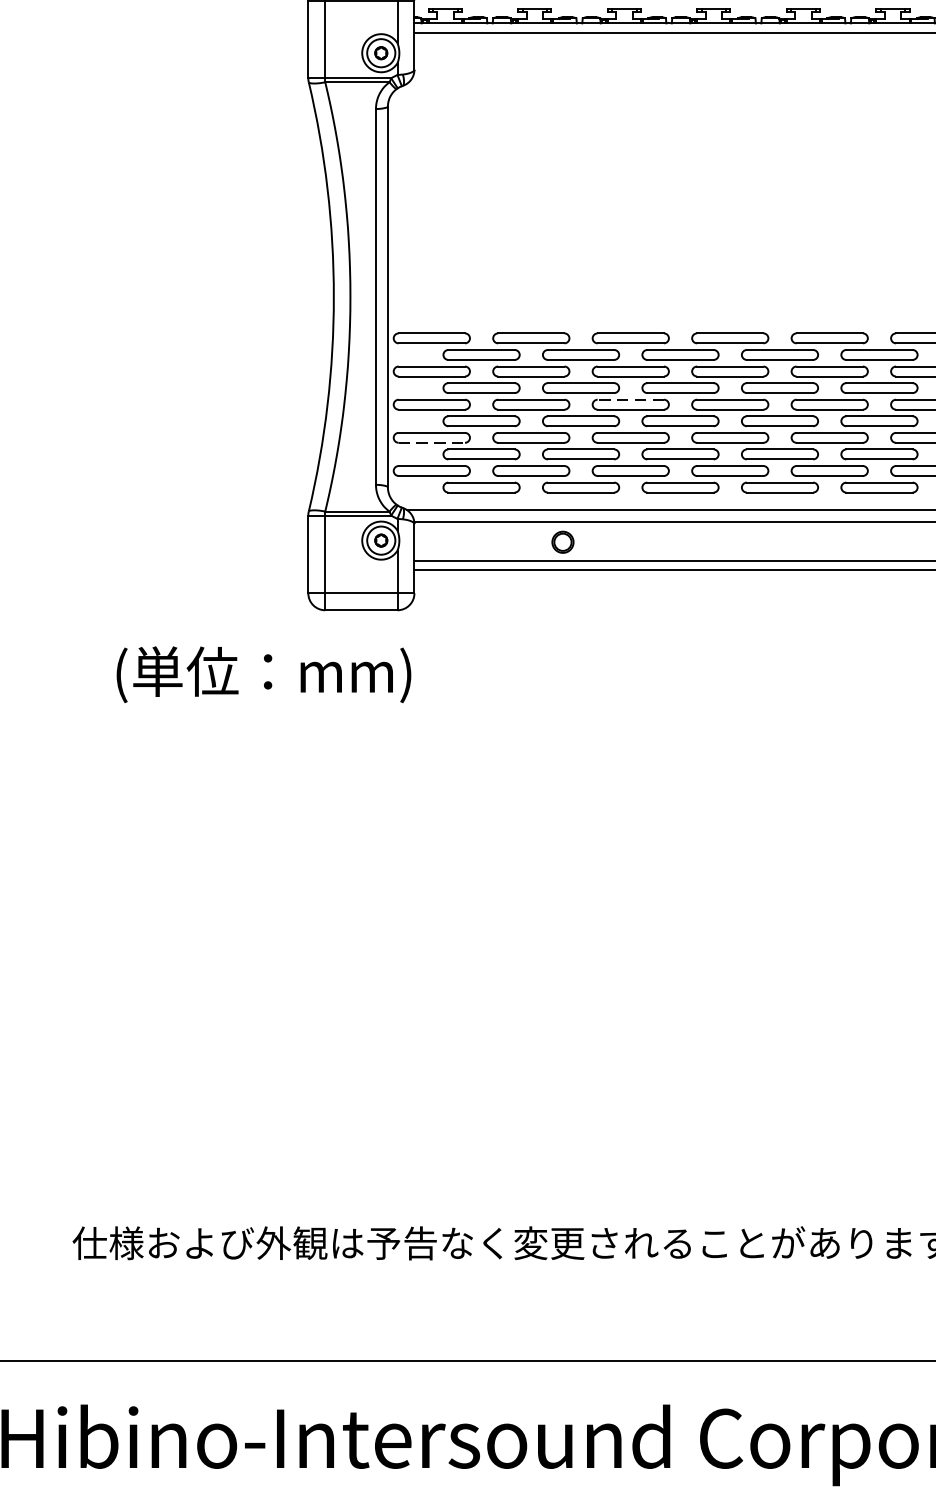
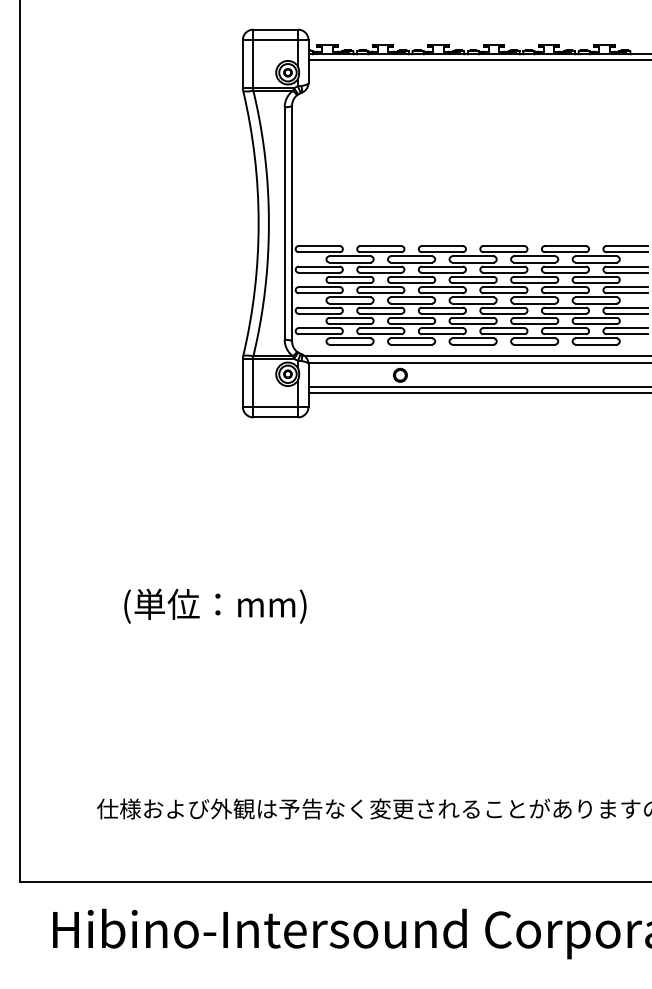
line: (631, 400) -> (442, 287), dashed -> solid
line: (432, 442) -> (319, 313), dashed -> solid
text: (264, 673) -> (215, 605), moved

